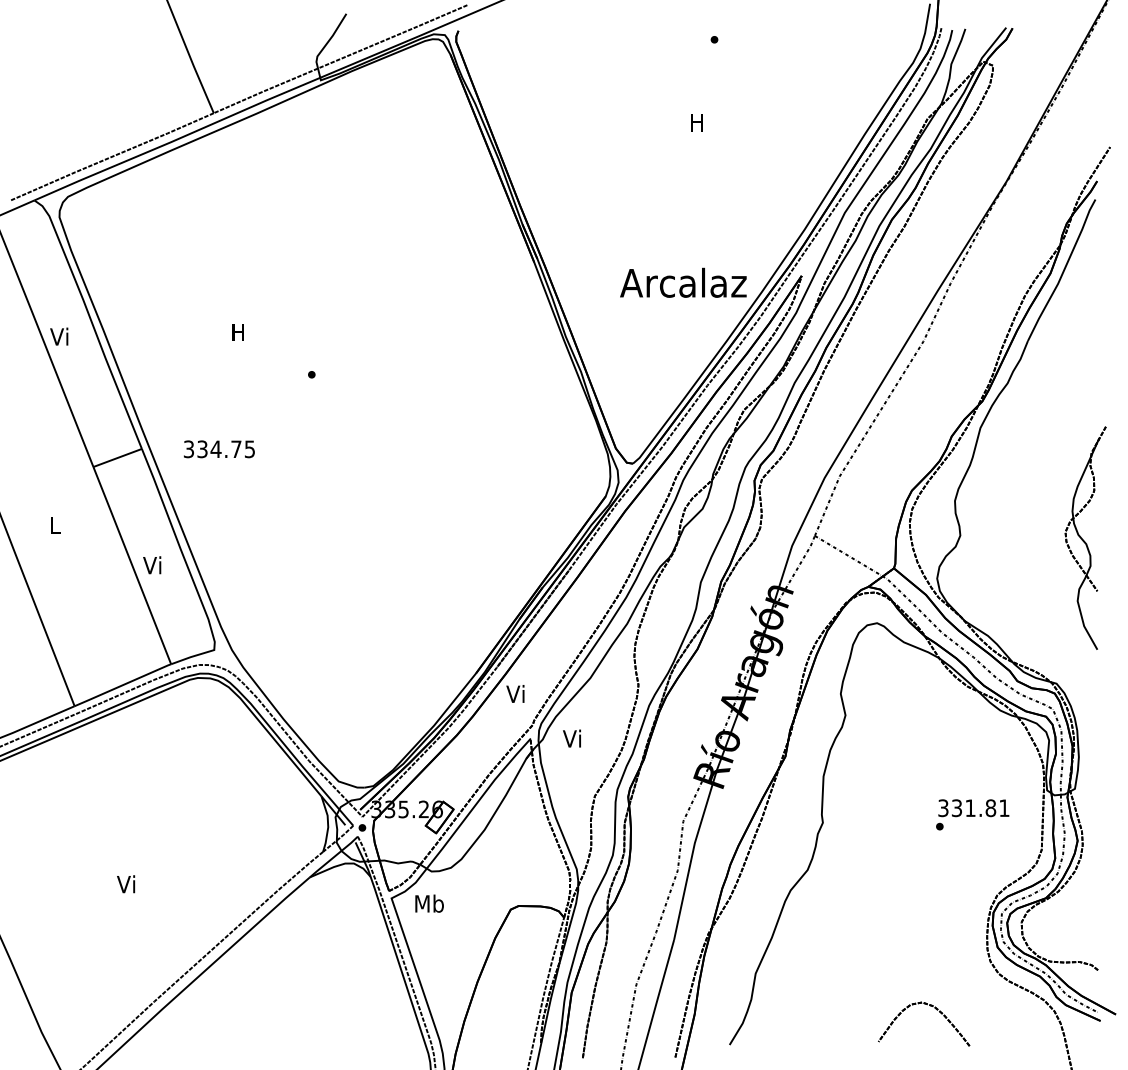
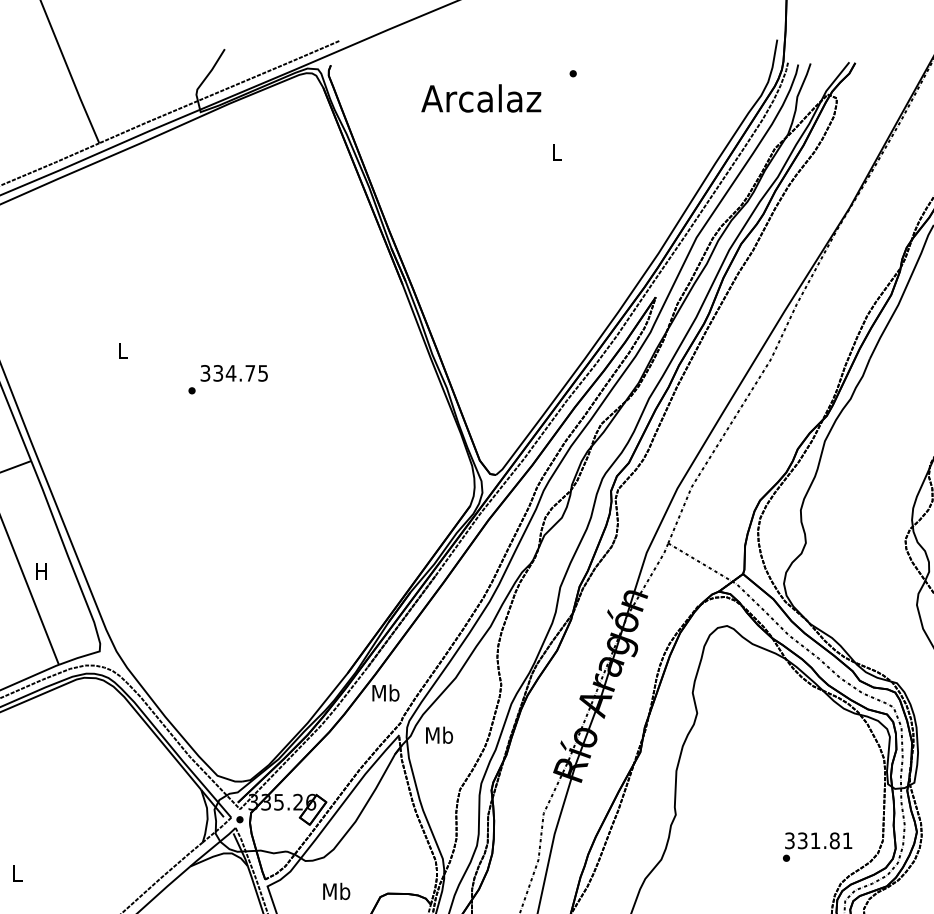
text: (696, 122) -> (556, 152), H -> L
text: (683, 282) -> (481, 98), moved
text: (237, 332) -> (121, 350), H -> L
text: (219, 449) -> (234, 373), moved
text: (152, 565) -> (41, 571), Vi -> H
text: (516, 694) -> (385, 693), Vi -> Mb
text: (573, 738) -> (439, 735), Vi -> Mb
text: (972, 814) -> (817, 846), moved
text: (126, 884) -> (16, 873), Vi -> L
text: (429, 903) -> (336, 891), moved

